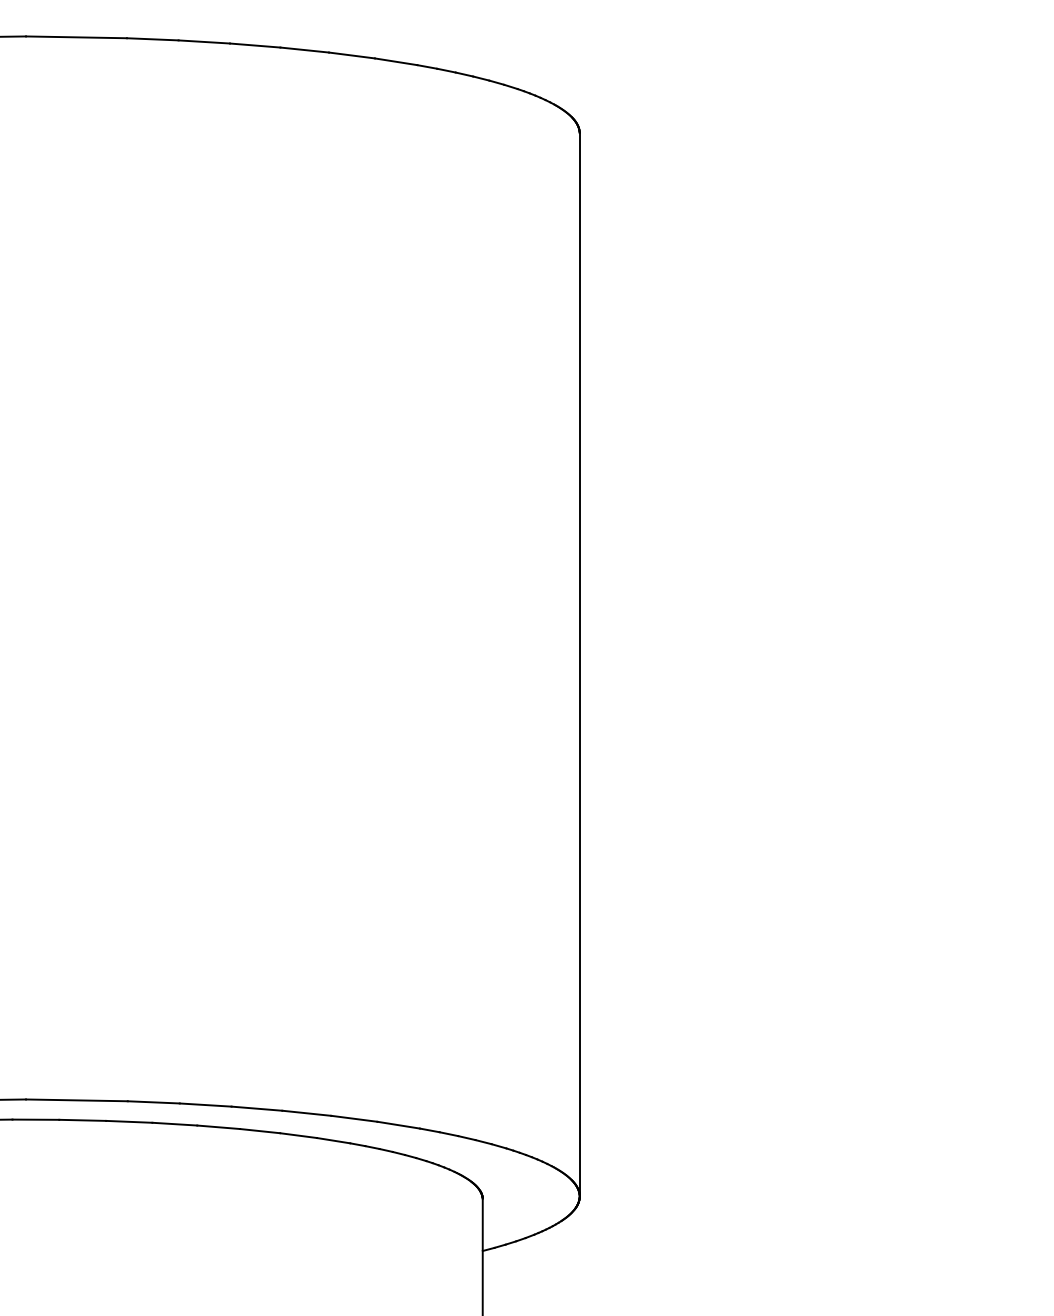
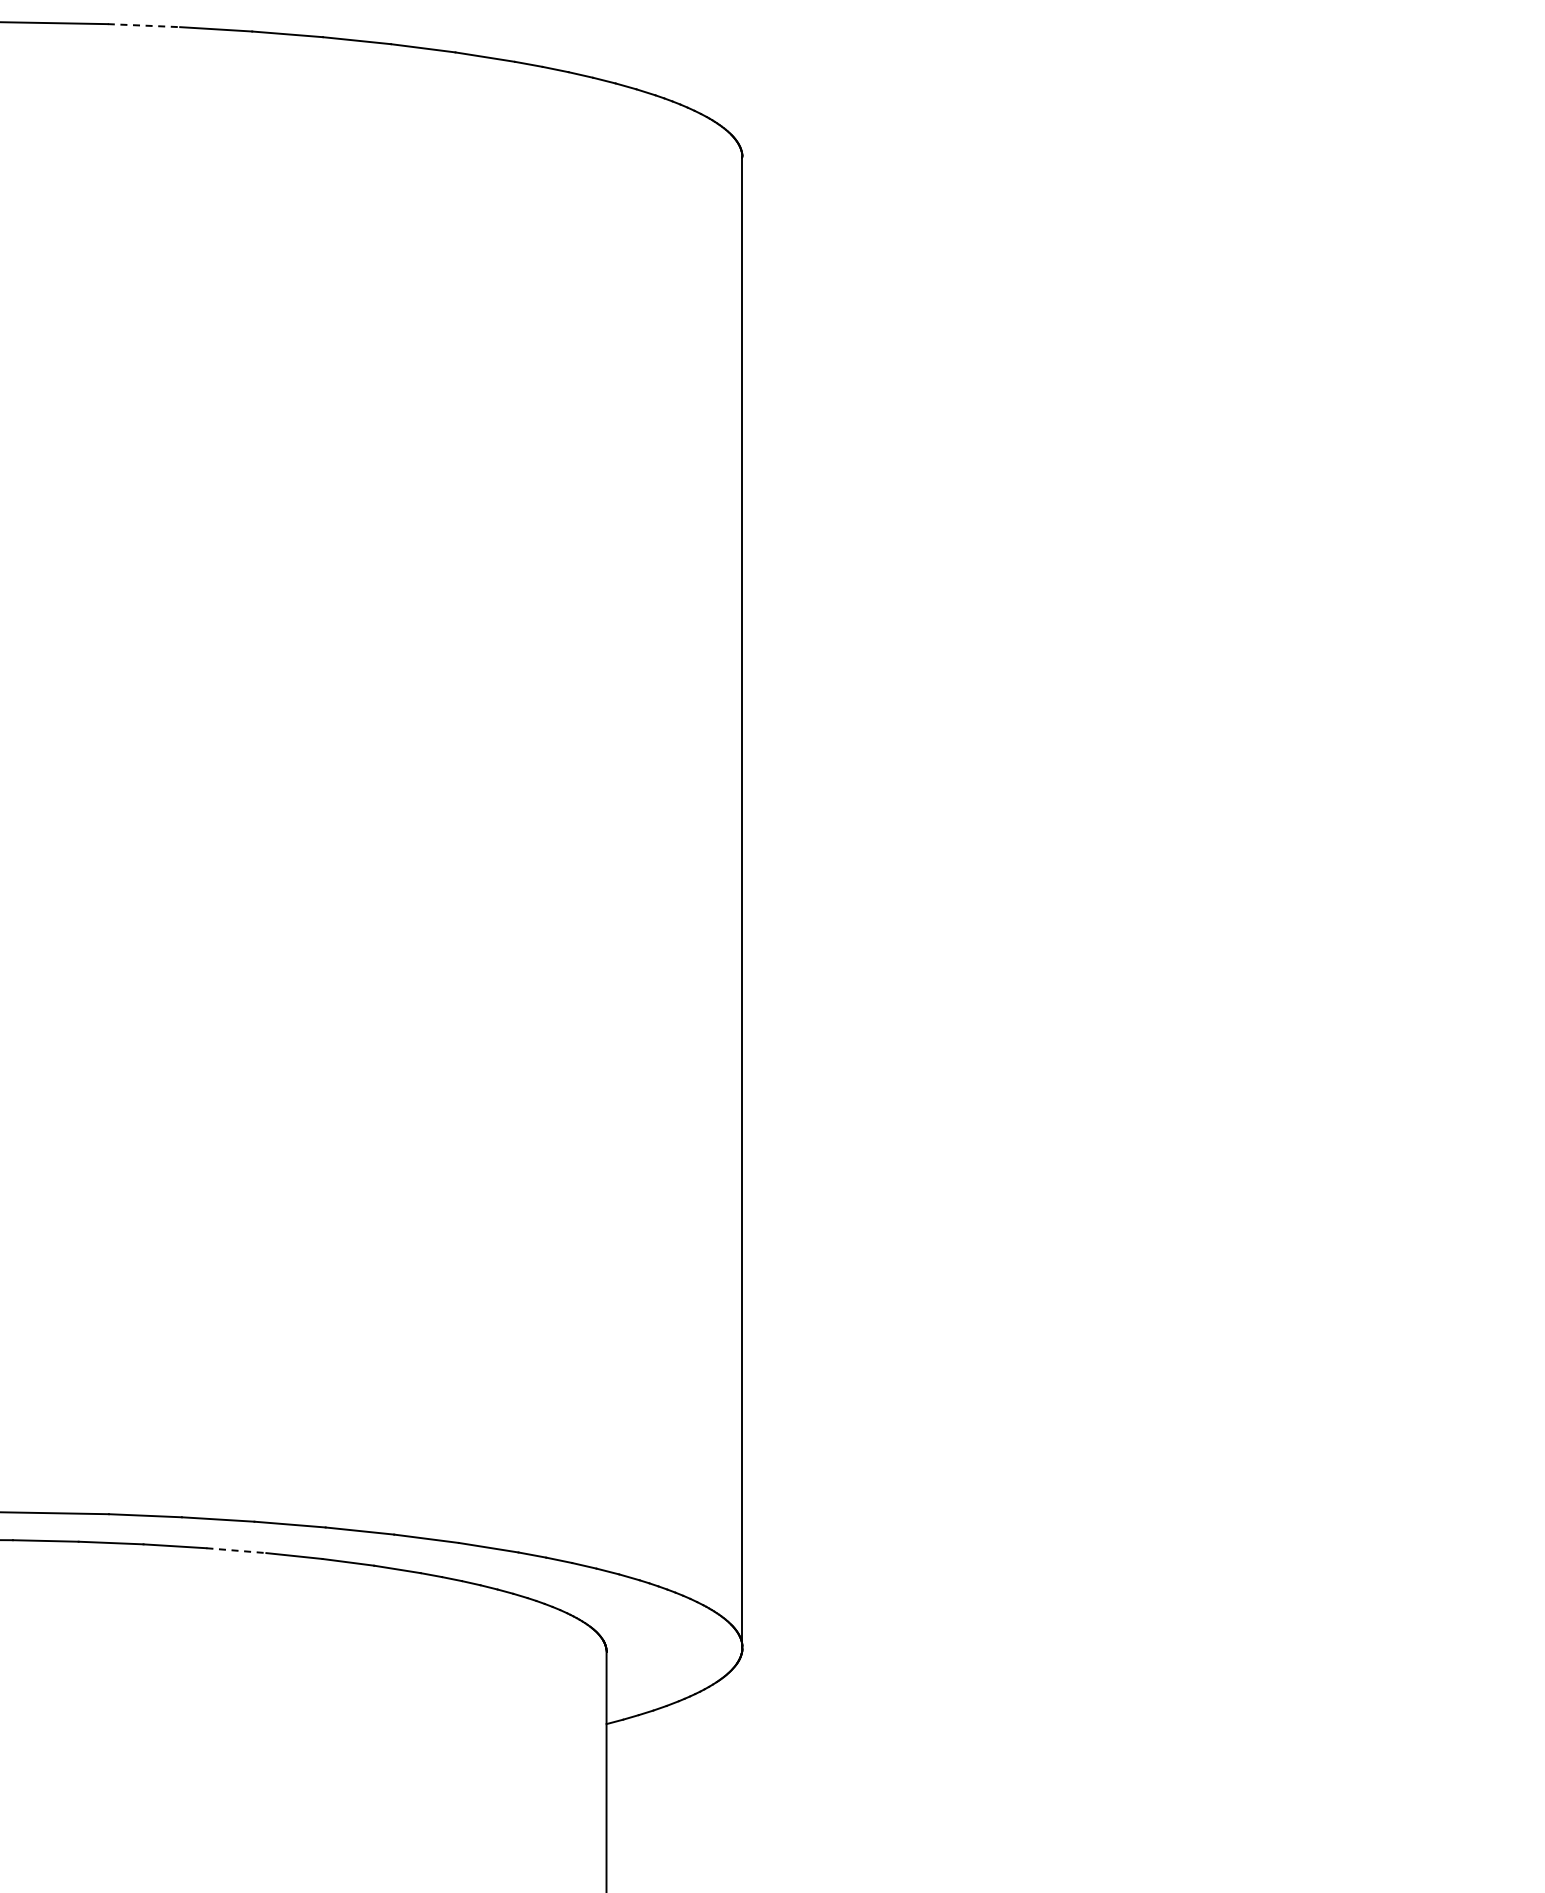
line: (153, 39) -> (144, 25), solid -> dashed
line: (218, 1127) -> (236, 1550), solid -> dashed

